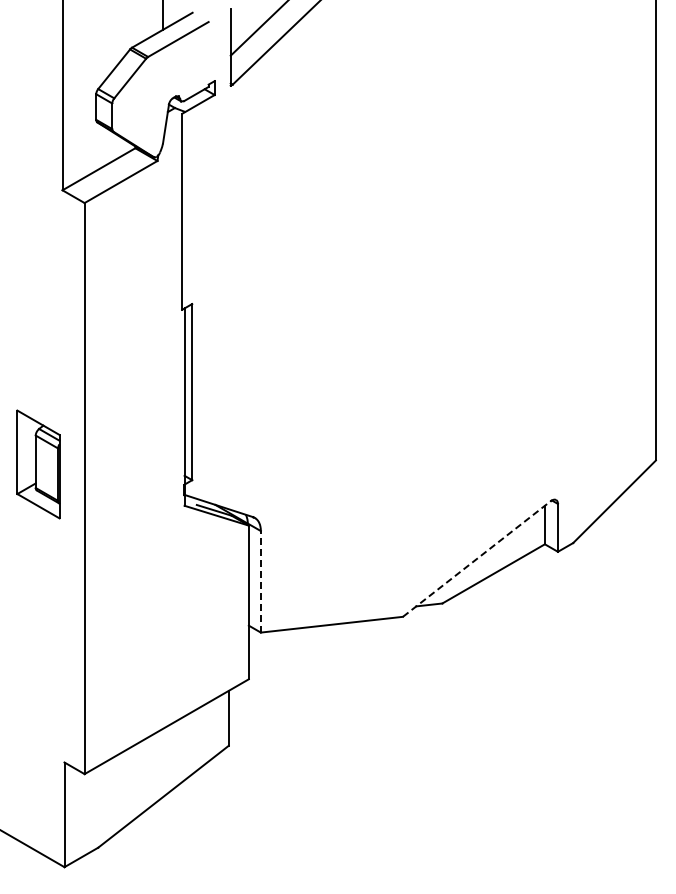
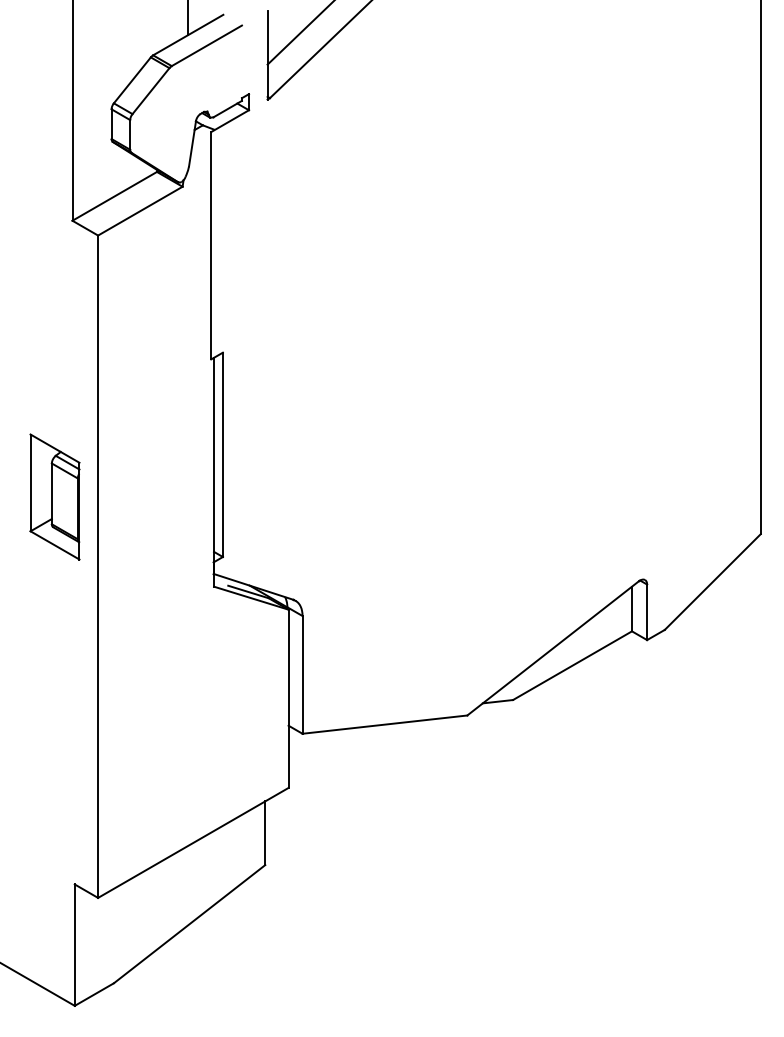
part: (38, 464) -> (55, 497), moved
line: (476, 558) -> (552, 647), dashed -> solid
line: (260, 581) -> (302, 674), dashed -> solid

